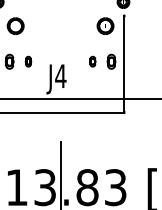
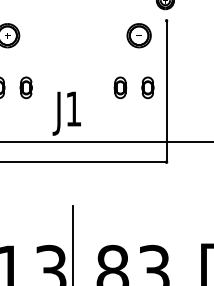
part: (28, 61) -> (26, 87), size x1.43
part: (92, 61) -> (120, 87), size x1.43
text: (60, 75) -> (73, 107), J4 -> J1

